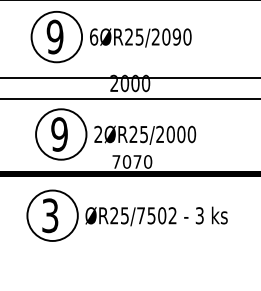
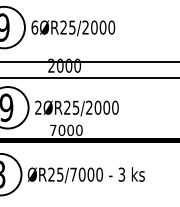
text: (176, 36) -> (102, 27), 6ØR25/2090 -> 6ØR25/2000
text: (137, 161) -> (70, 130), 7070 -> 7000
text: (161, 215) -> (90, 174), ØR25/7502 -> ØR25/7000

